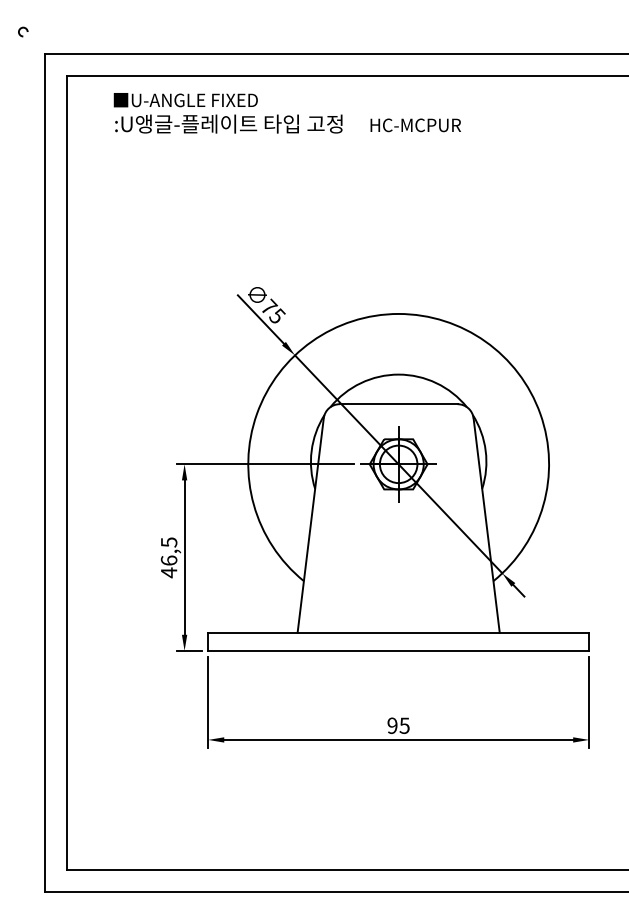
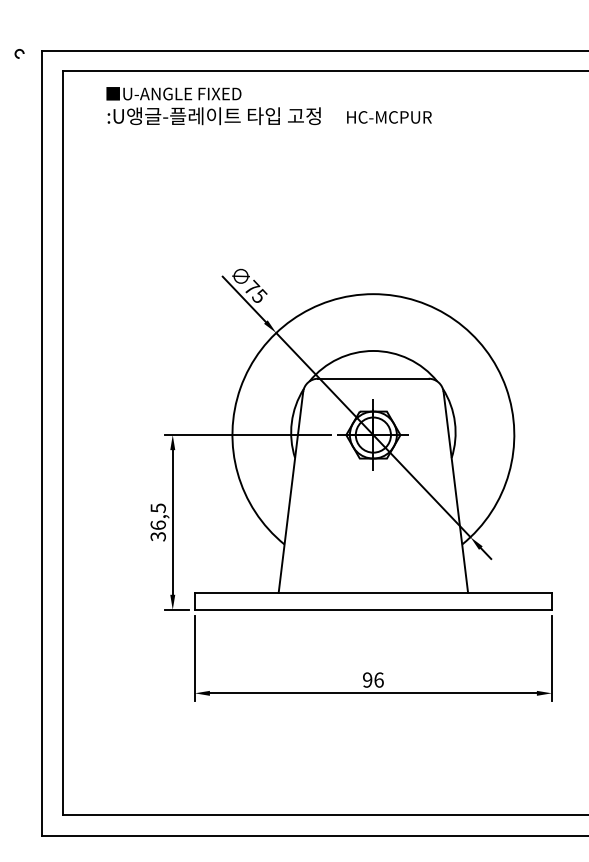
arc: (21, 29) -> (17, 51), moved
text: (168, 572) -> (157, 536), 46,5 -> 36,5
text: (404, 725) -> (378, 679), 95 -> 96

